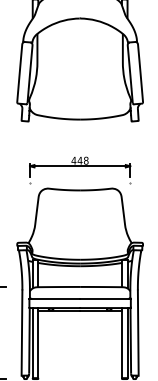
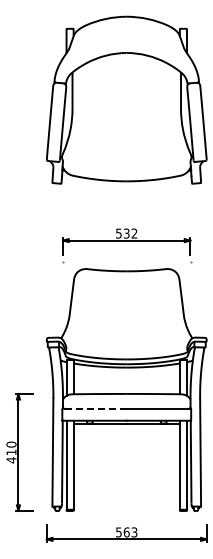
text: (79, 160) -> (126, 233), 448 -> 532
line: (54, 299) -> (94, 409), solid -> dashed

